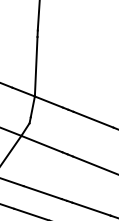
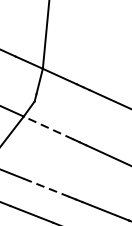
line: (41, 143) -> (48, 127), solid -> dashed
line: (42, 192) -> (46, 187), solid -> dashed

